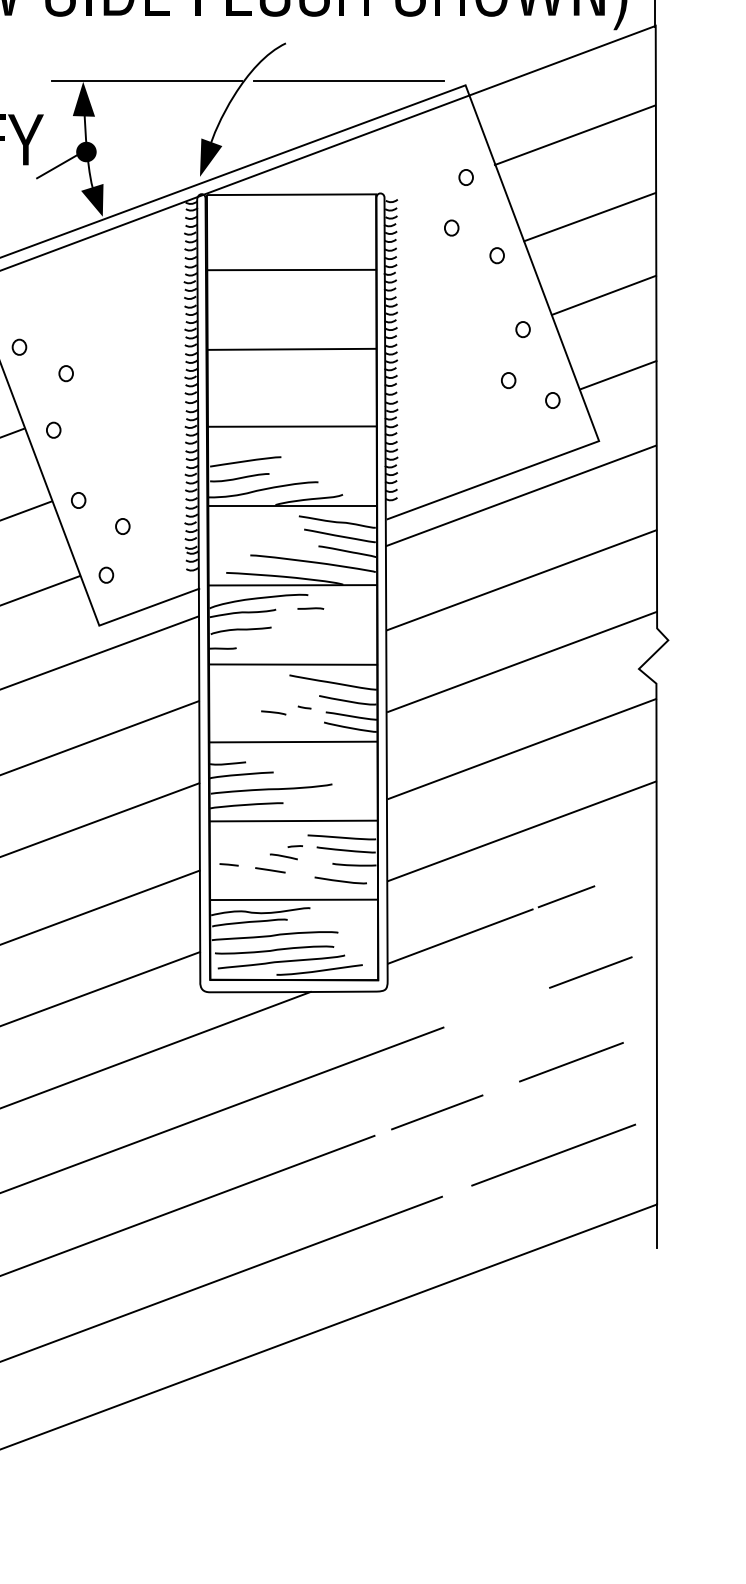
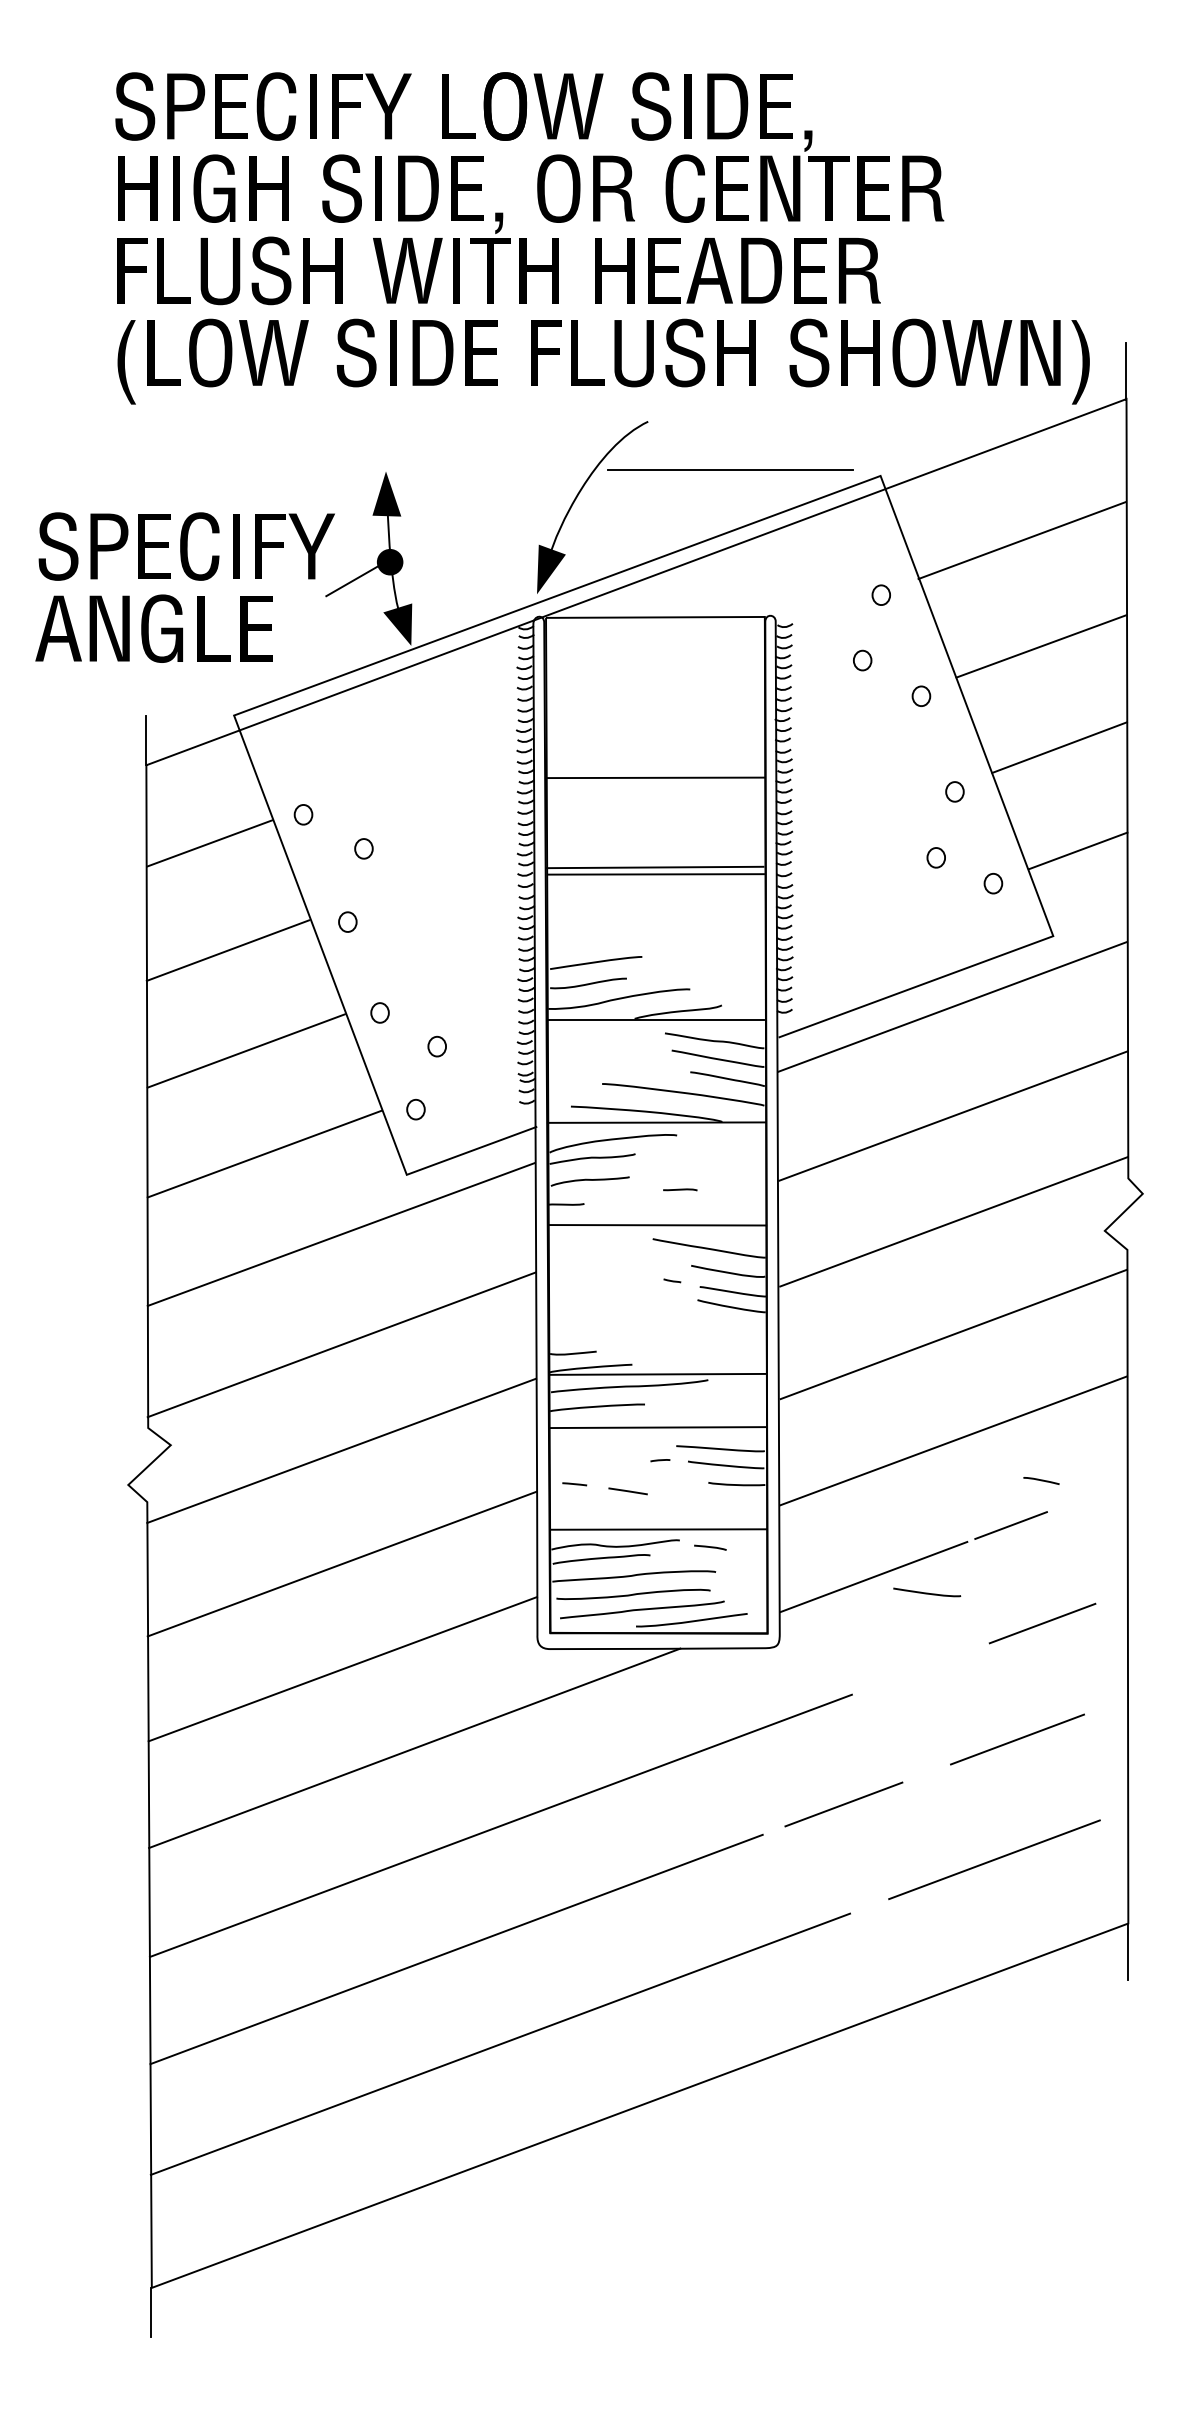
line: (147, 81) -> (468, 470), removed
line: (291, 269) -> (655, 777), moved
line: (290, 349) -> (654, 867), moved
line: (291, 426) -> (655, 874), moved
line: (310, 608) -> (680, 1189), moved
line: (273, 712) -> (710, 1547), moved
line: (293, 741) -> (657, 1373), moved
line: (283, 856) -> (1041, 1480), moved
curve: (341, 880) -> (927, 1592), moved

